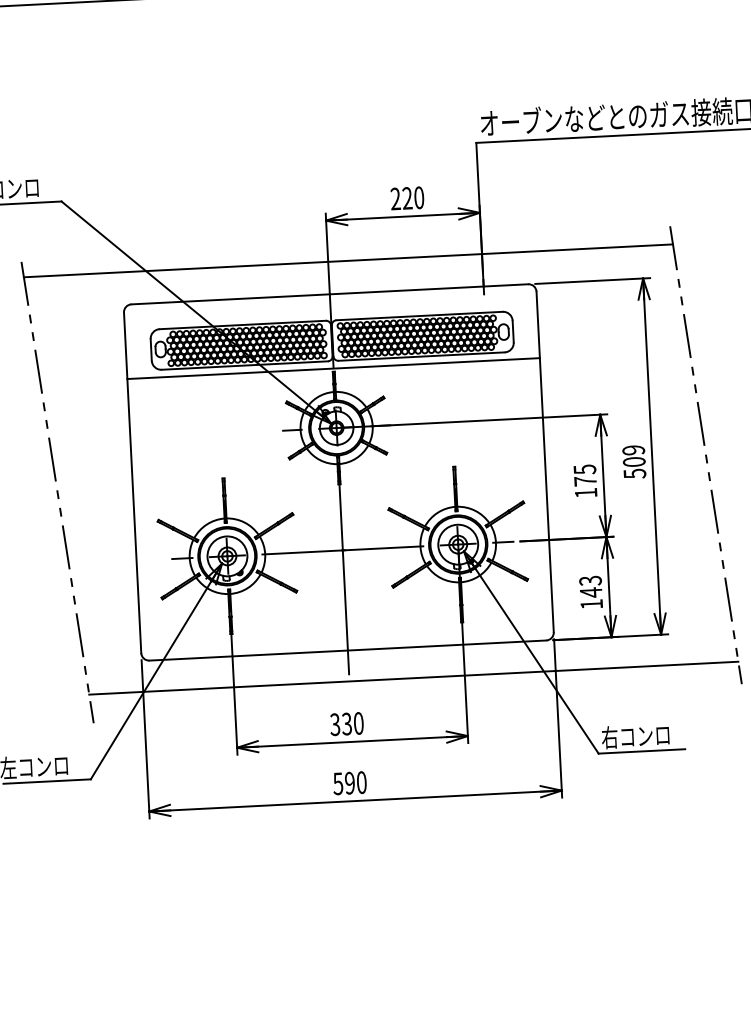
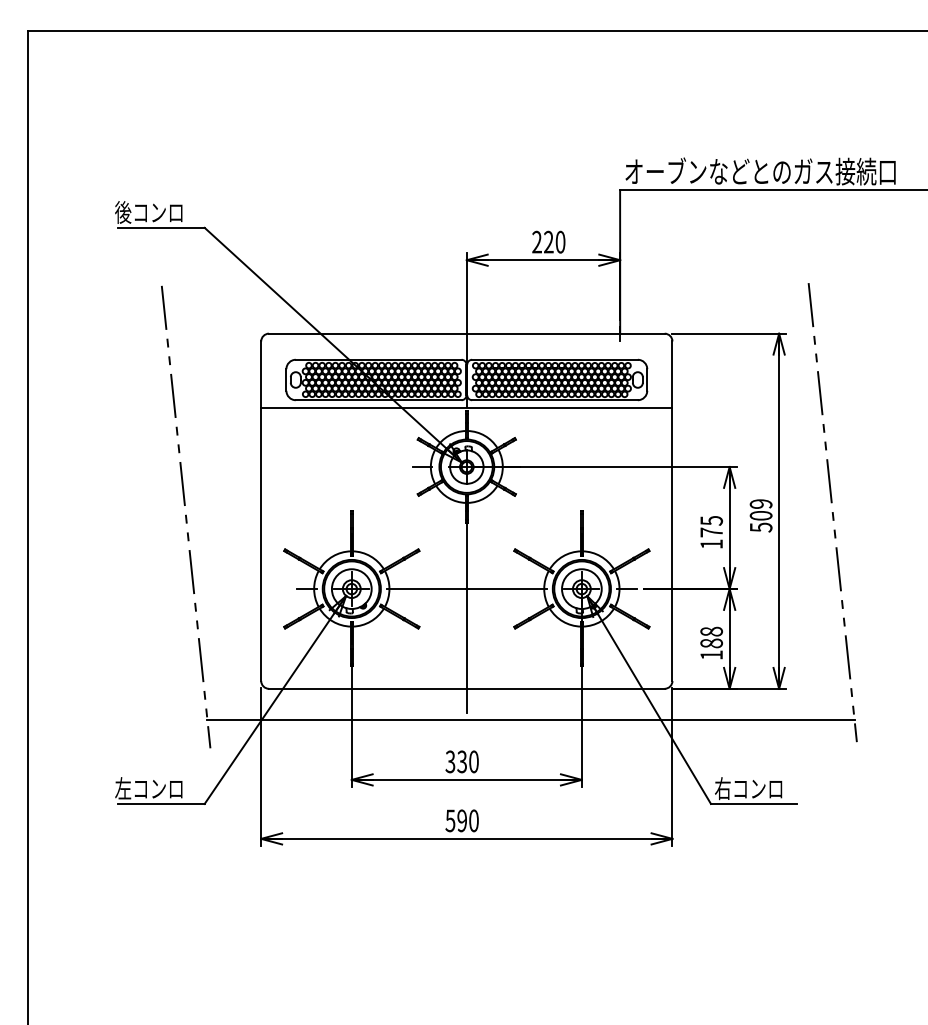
line: (347, 261) -> (486, 301), removed
text: (590, 586) -> (711, 637), 143 -> 188

